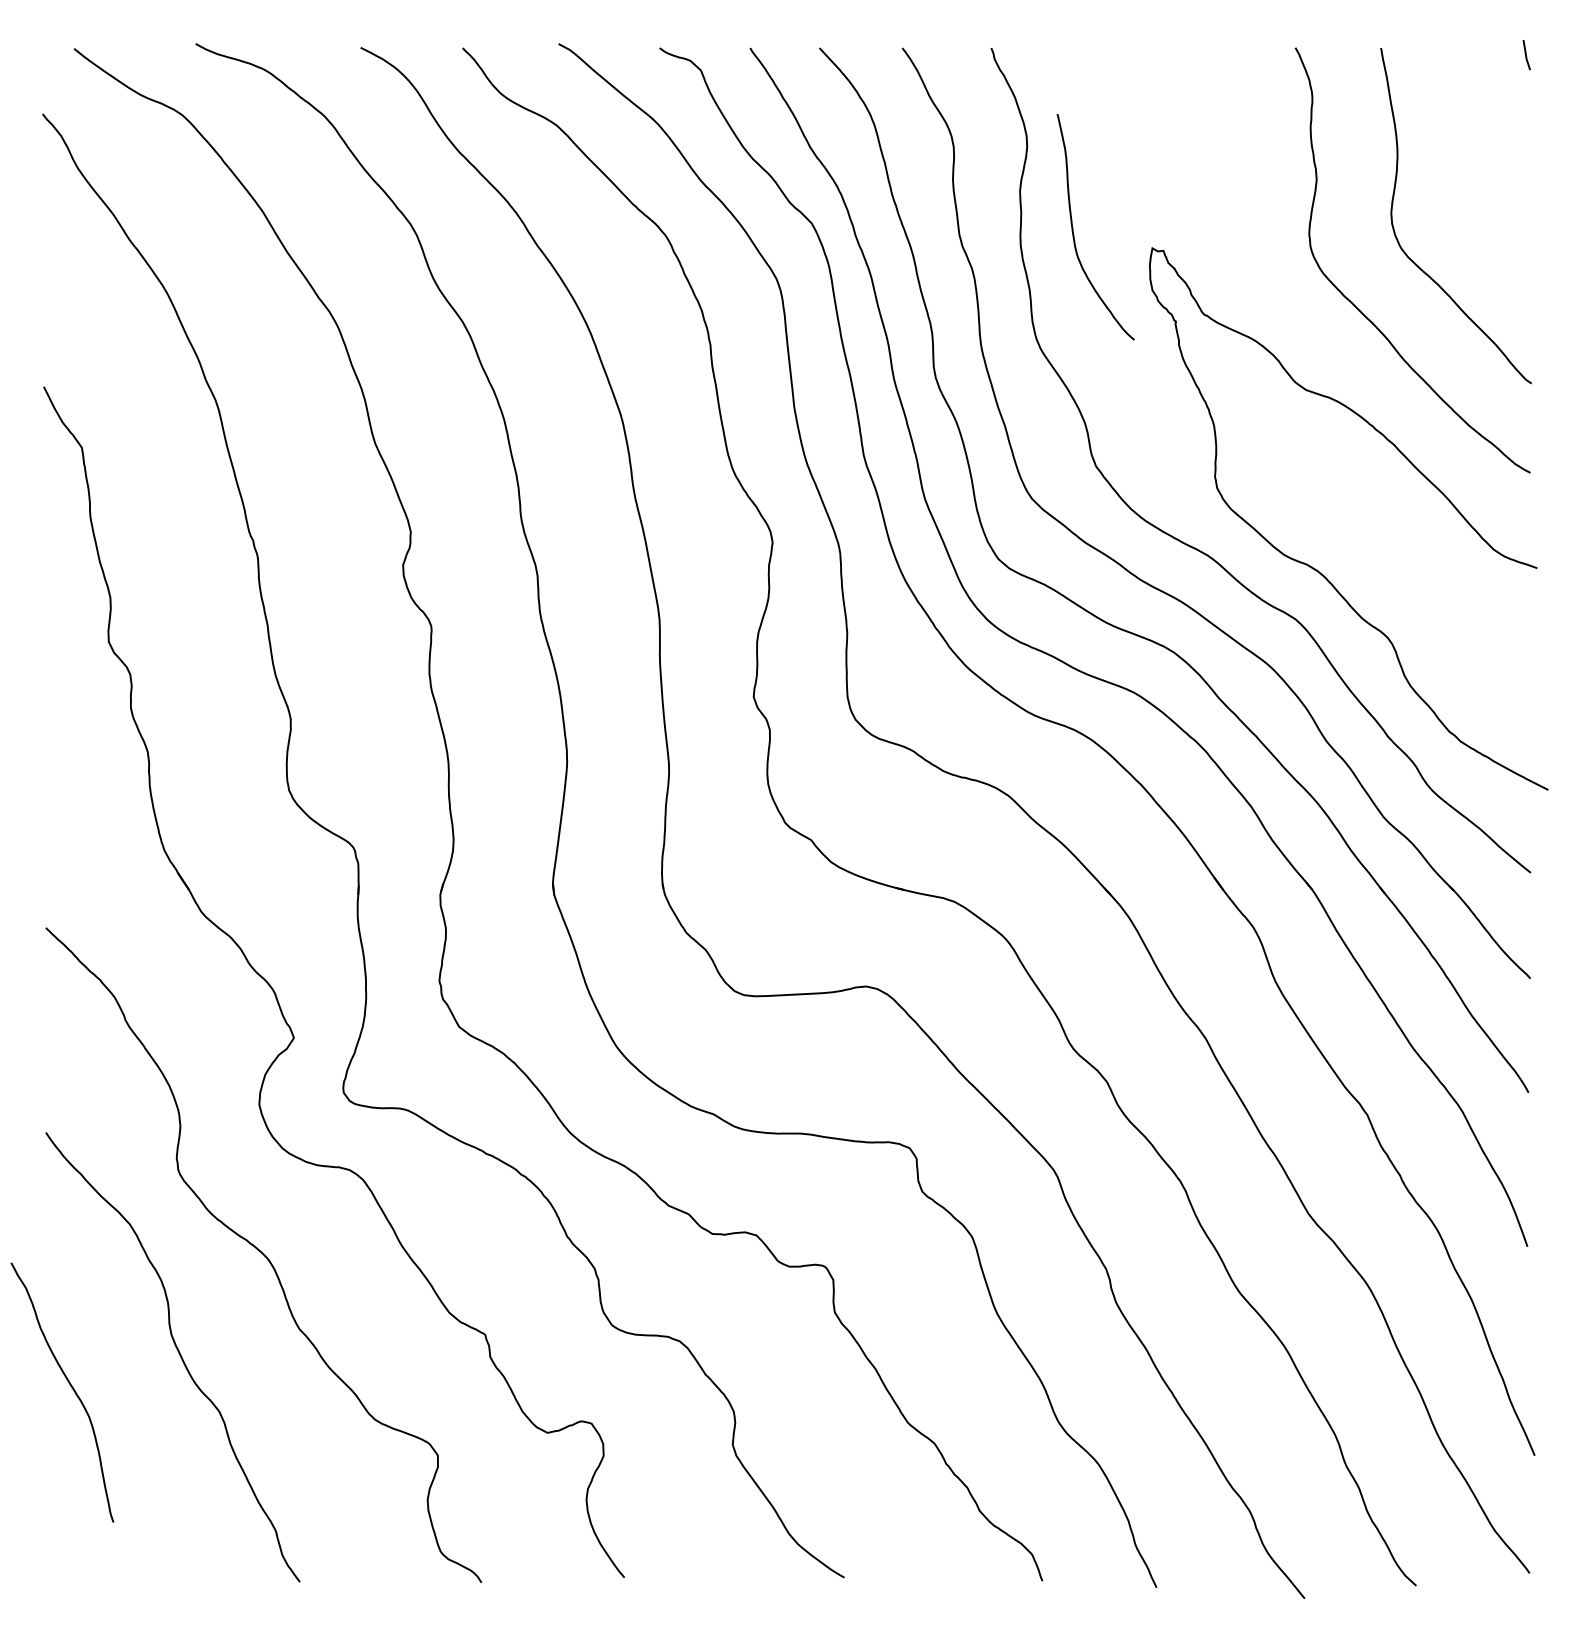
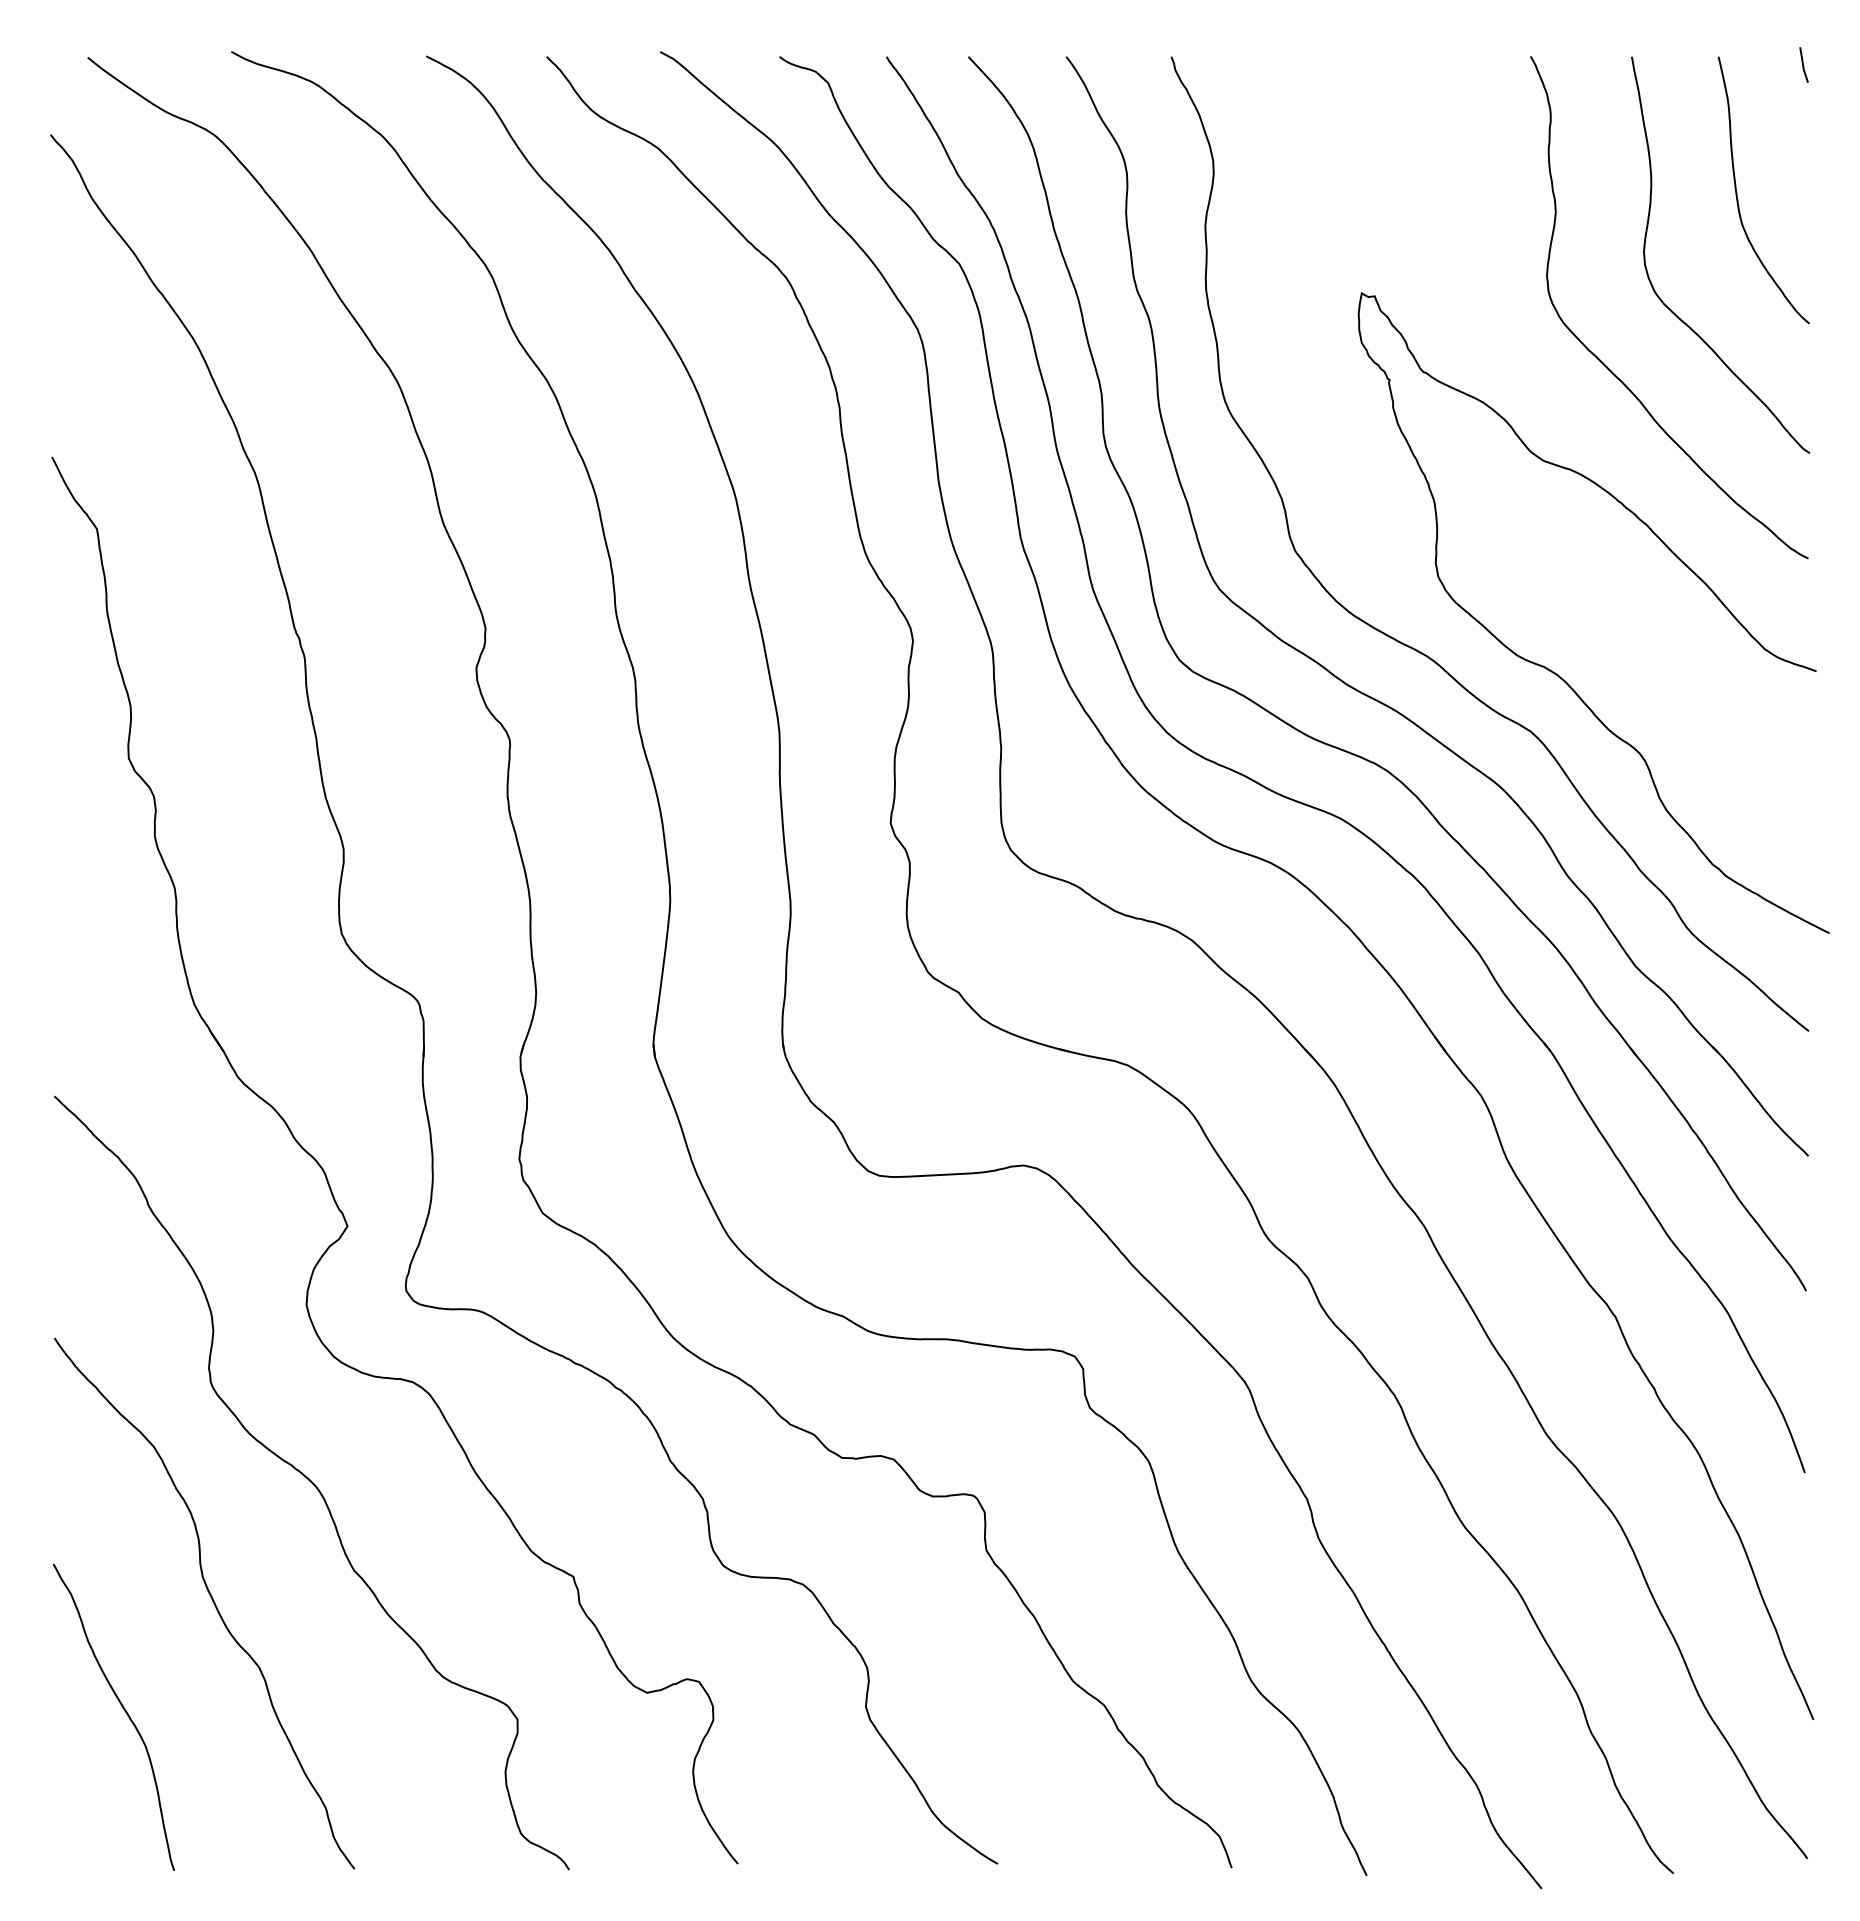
curve: (1073, 228) -> (1737, 192), moved
curve: (69, 1385) -> (122, 1708), moved

